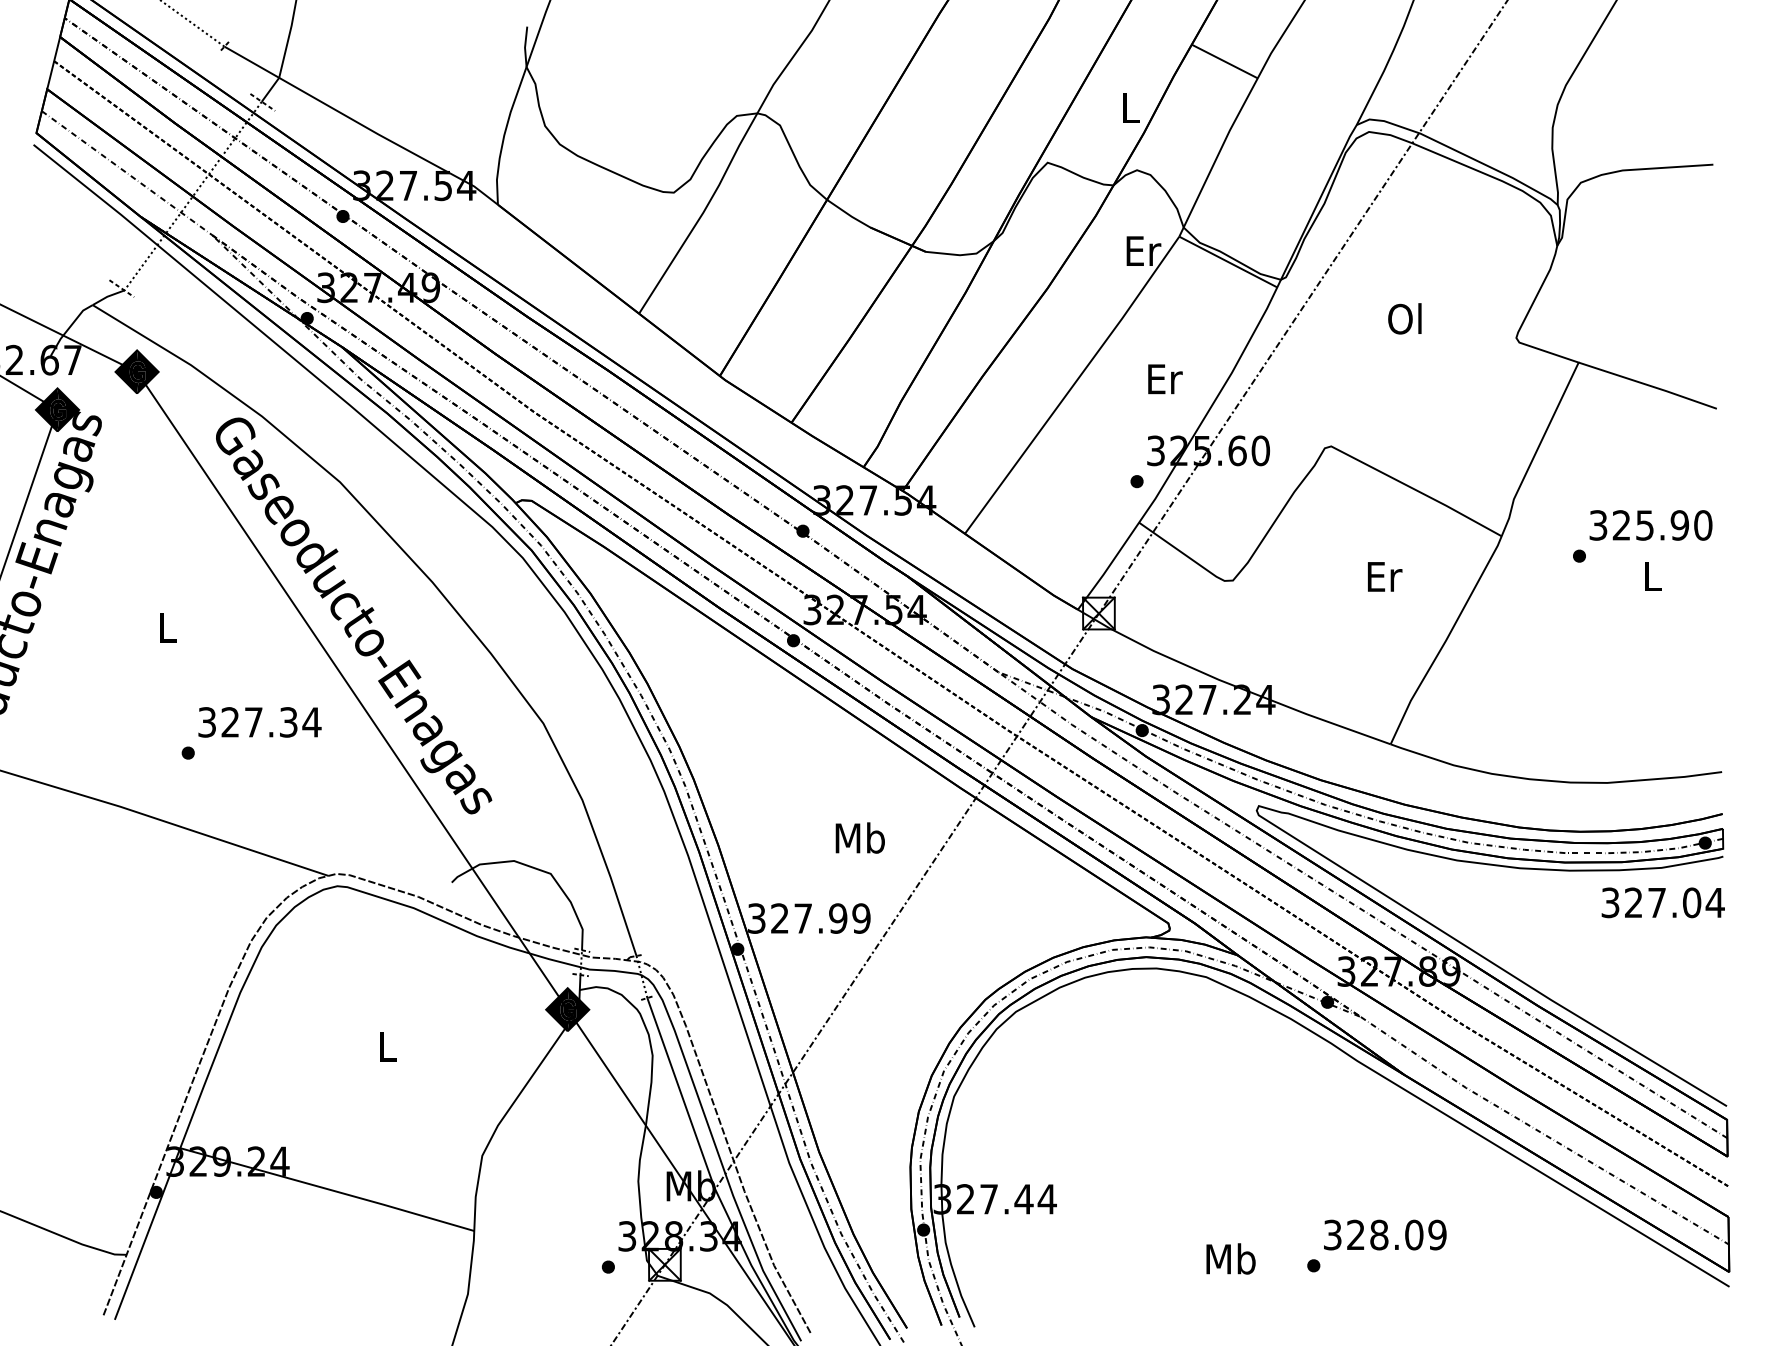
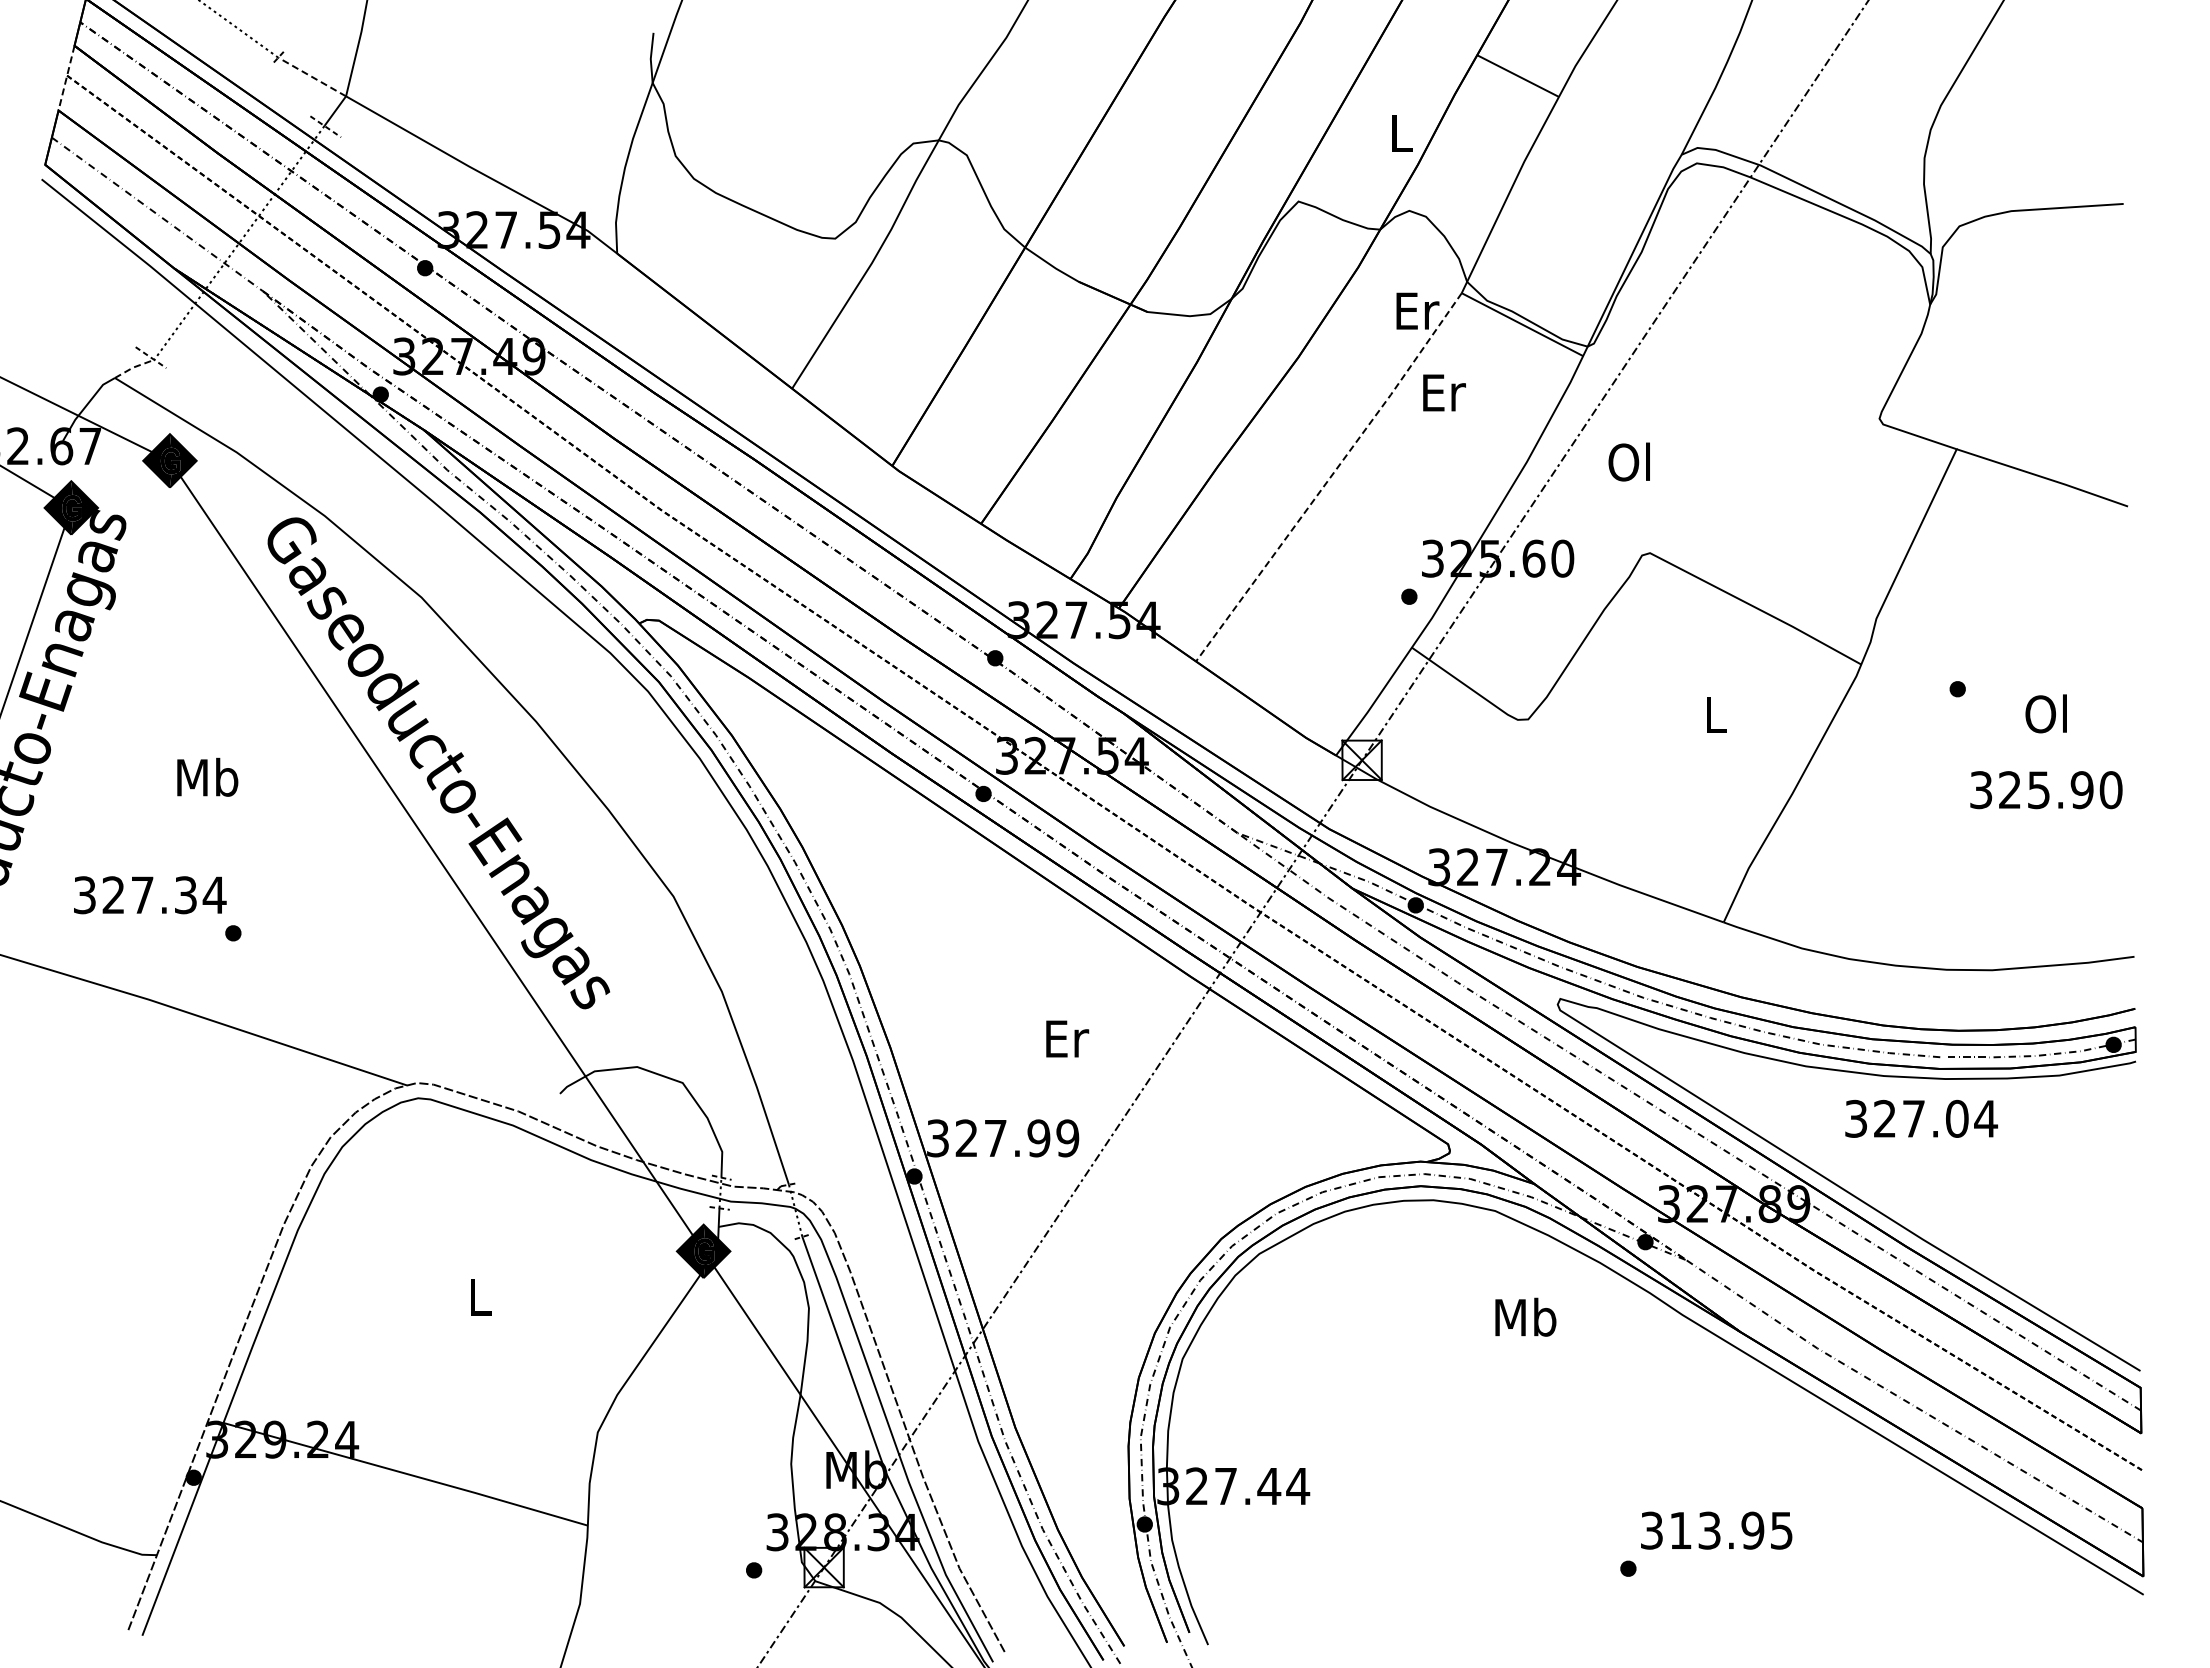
line: (252, 62) -> (312, 77), solid -> dashed
line: (53, 63) -> (66, 78), solid -> dashed
line: (108, 296) -> (134, 367), solid -> dashed
text: (1404, 318) -> (1628, 461), moved
text: (1165, 378) -> (1444, 392), moved
line: (1073, 385) -> (1330, 477), solid -> dashed
text: (1651, 525) -> (2046, 790), moved
text: (1650, 575) -> (2045, 713), L -> Ol
text: (1384, 576) -> (1716, 714), Er -> L
text: (167, 626) -> (207, 776), L -> Mb
text: (260, 722) -> (150, 895), moved
text: (860, 837) -> (1066, 1038), Mb -> Er
text: (1663, 902) -> (1921, 1118), moved
text: (1396, 1234) -> (1731, 1530), 328.09 -> 313.95
text: (1230, 1258) -> (1525, 1316), moved

